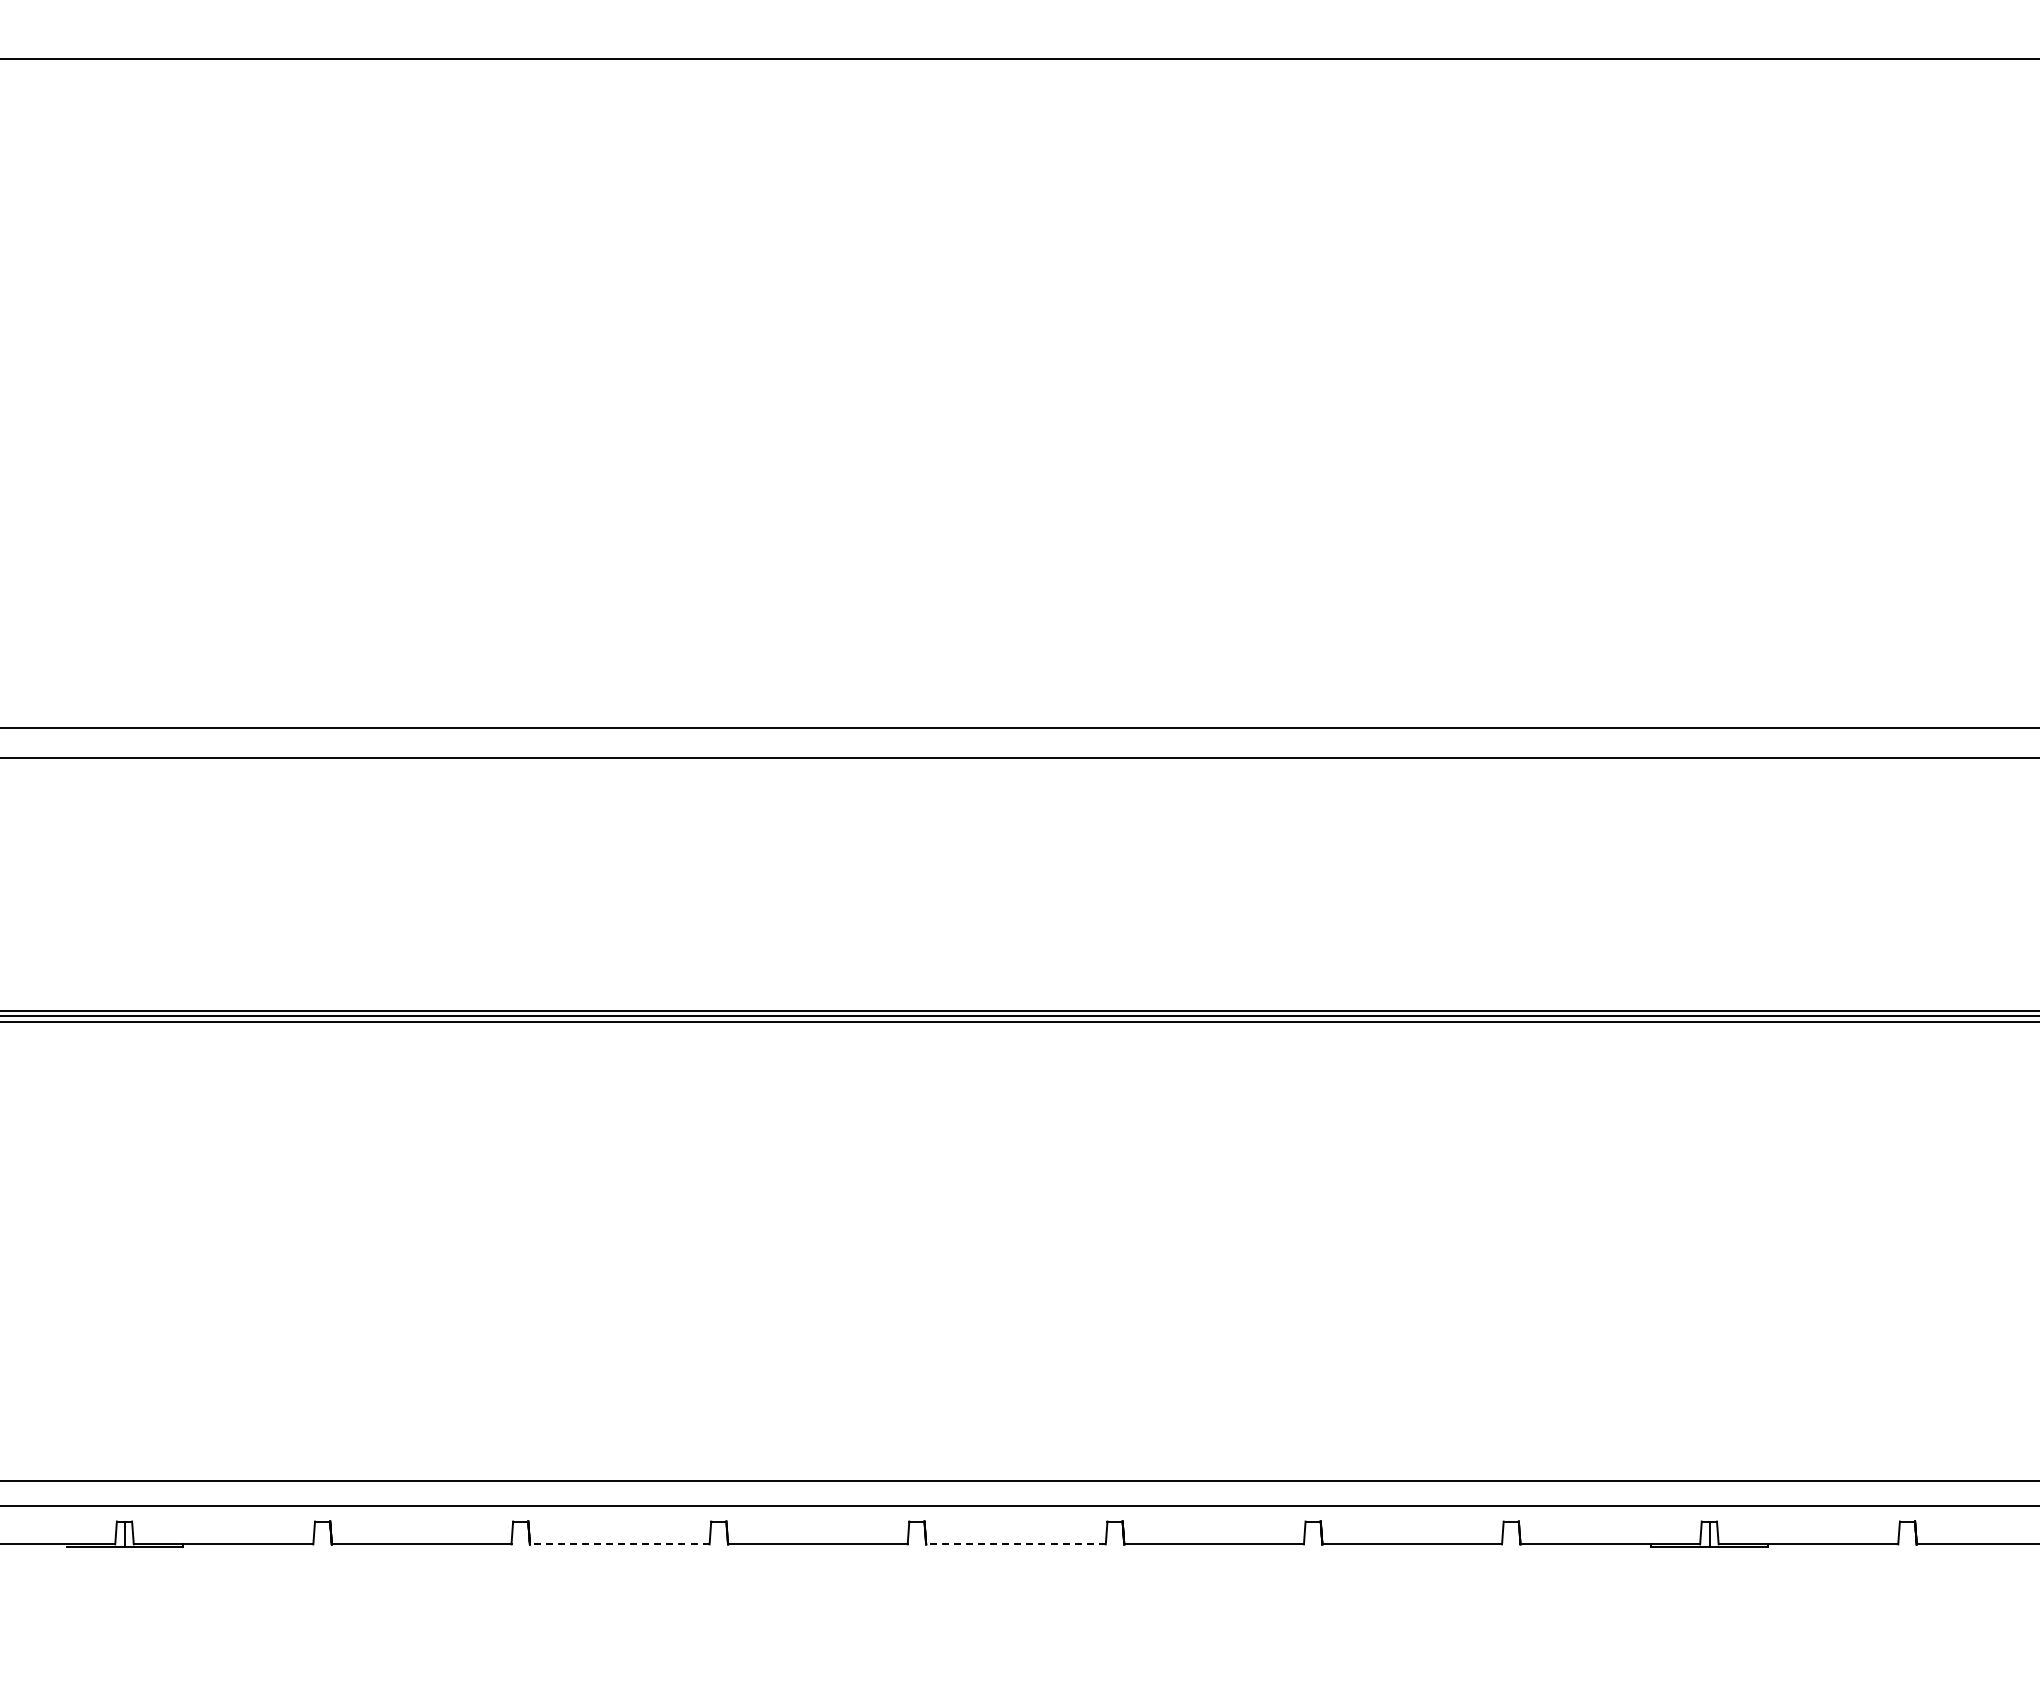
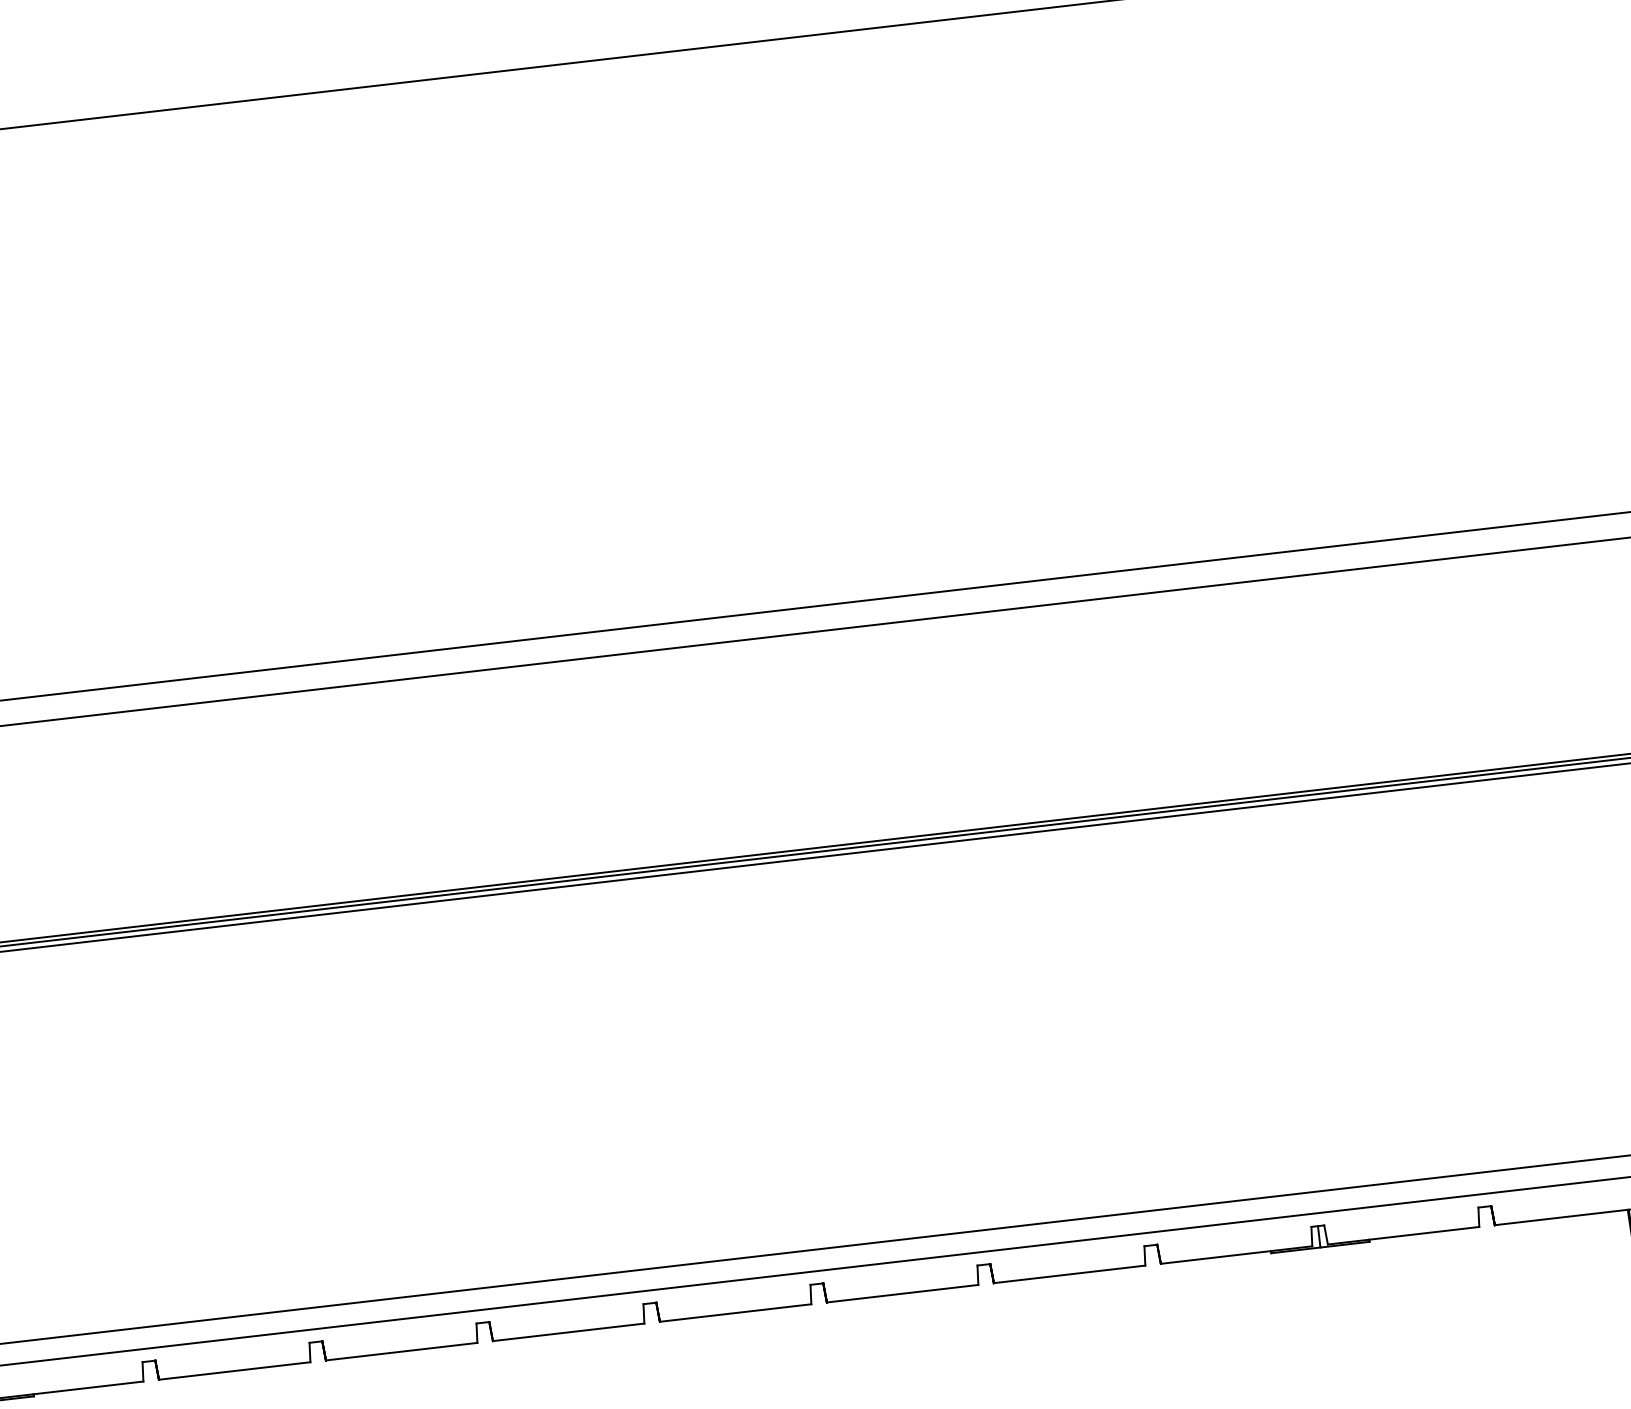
line: (619, 1544) -> (401, 1351), dashed -> solid
line: (1015, 1544) -> (735, 1313), dashed -> solid

